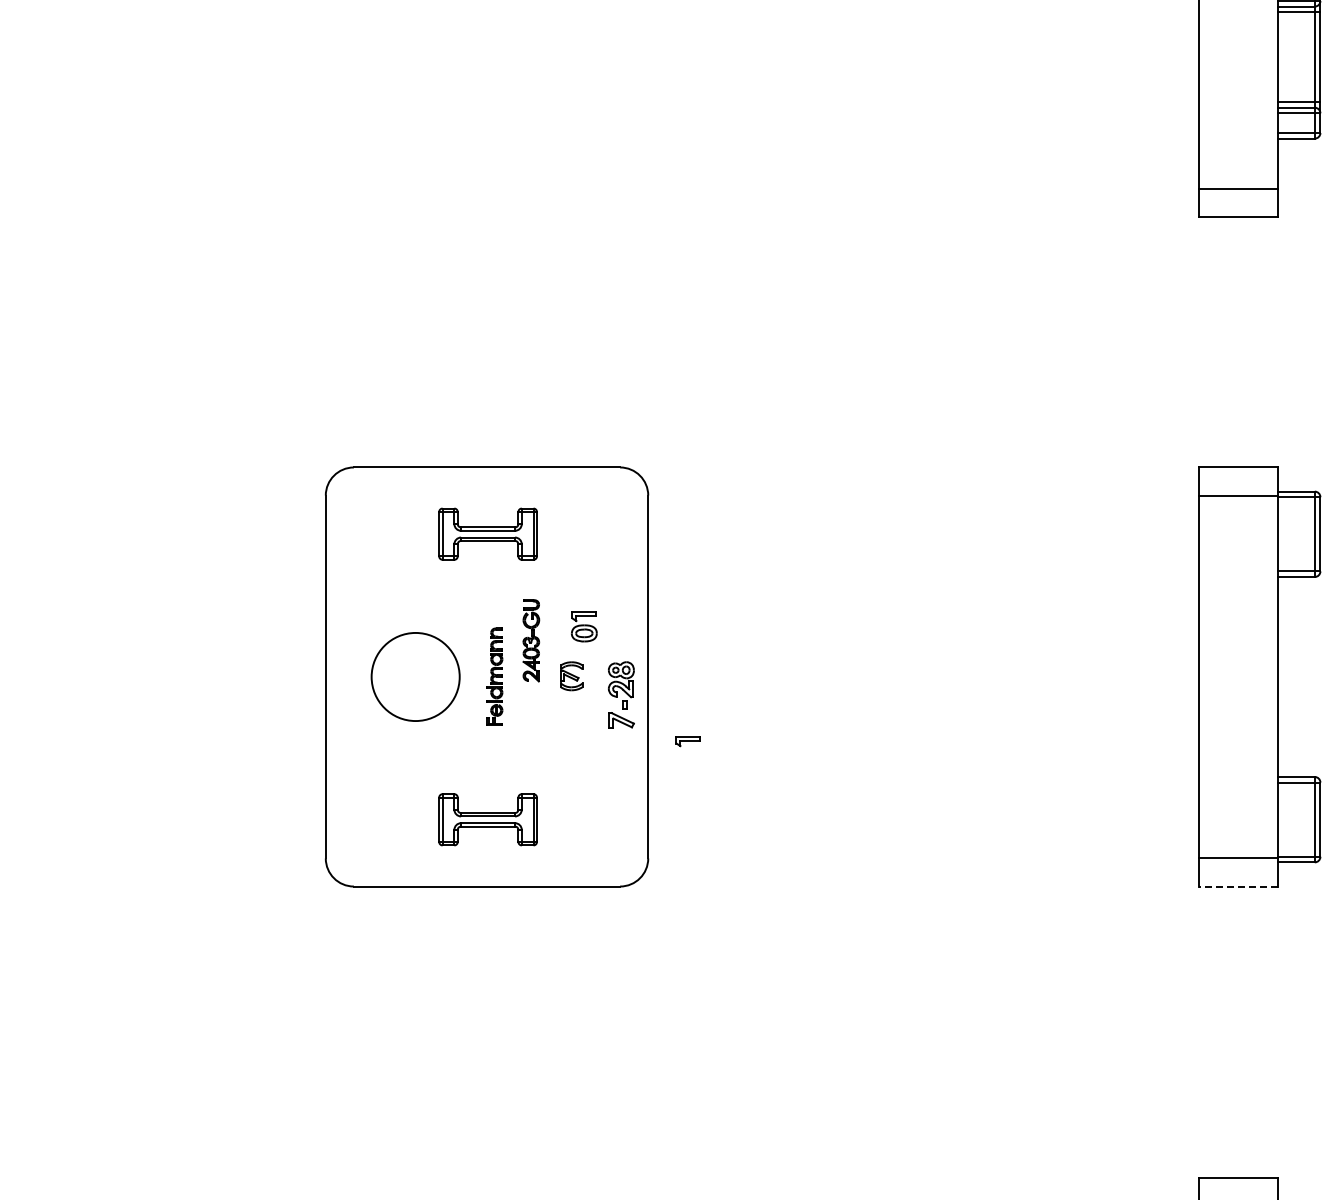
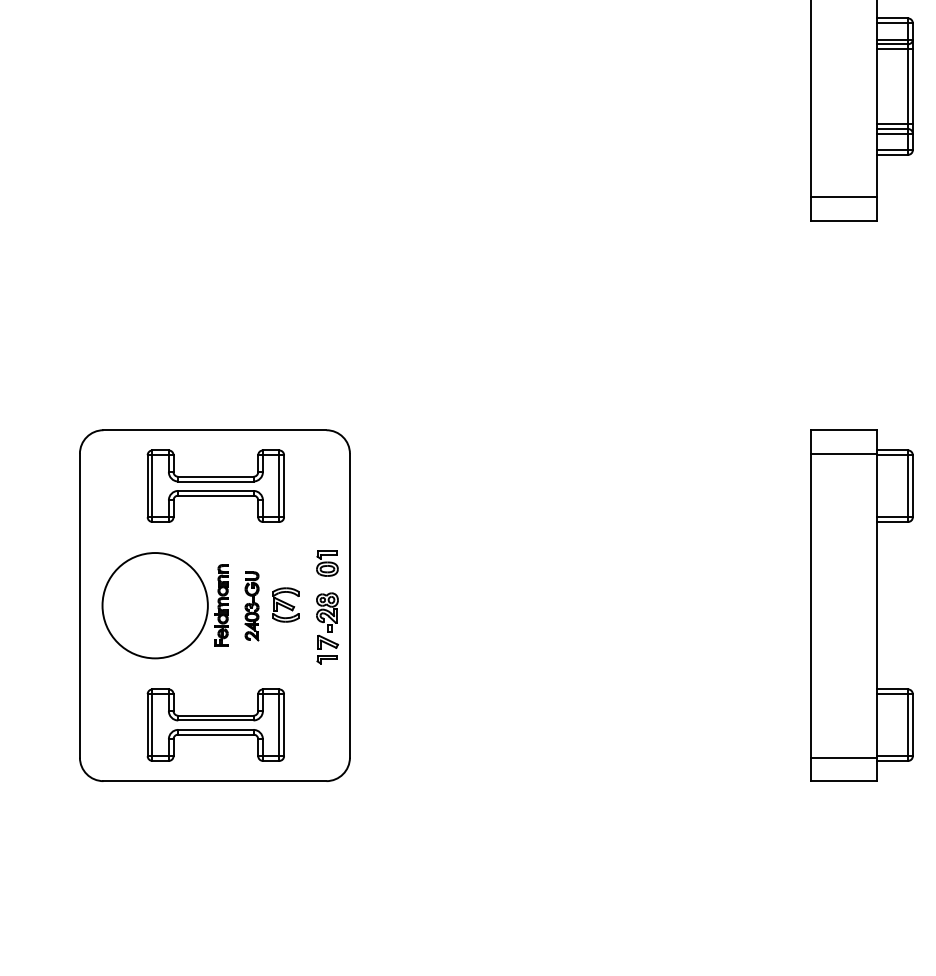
part: (487, 533) -> (215, 485), size x1.67
part: (584, 626) -> (327, 563), moved
part: (531, 640) -> (252, 606), moved
circle: (415, 676) -> (155, 605), size x1.43
part: (571, 676) -> (285, 605), size x1.43
part: (687, 741) -> (326, 659), moved
part: (487, 819) -> (215, 725), size x1.67
line: (1237, 886) -> (843, 781), dashed -> solid

